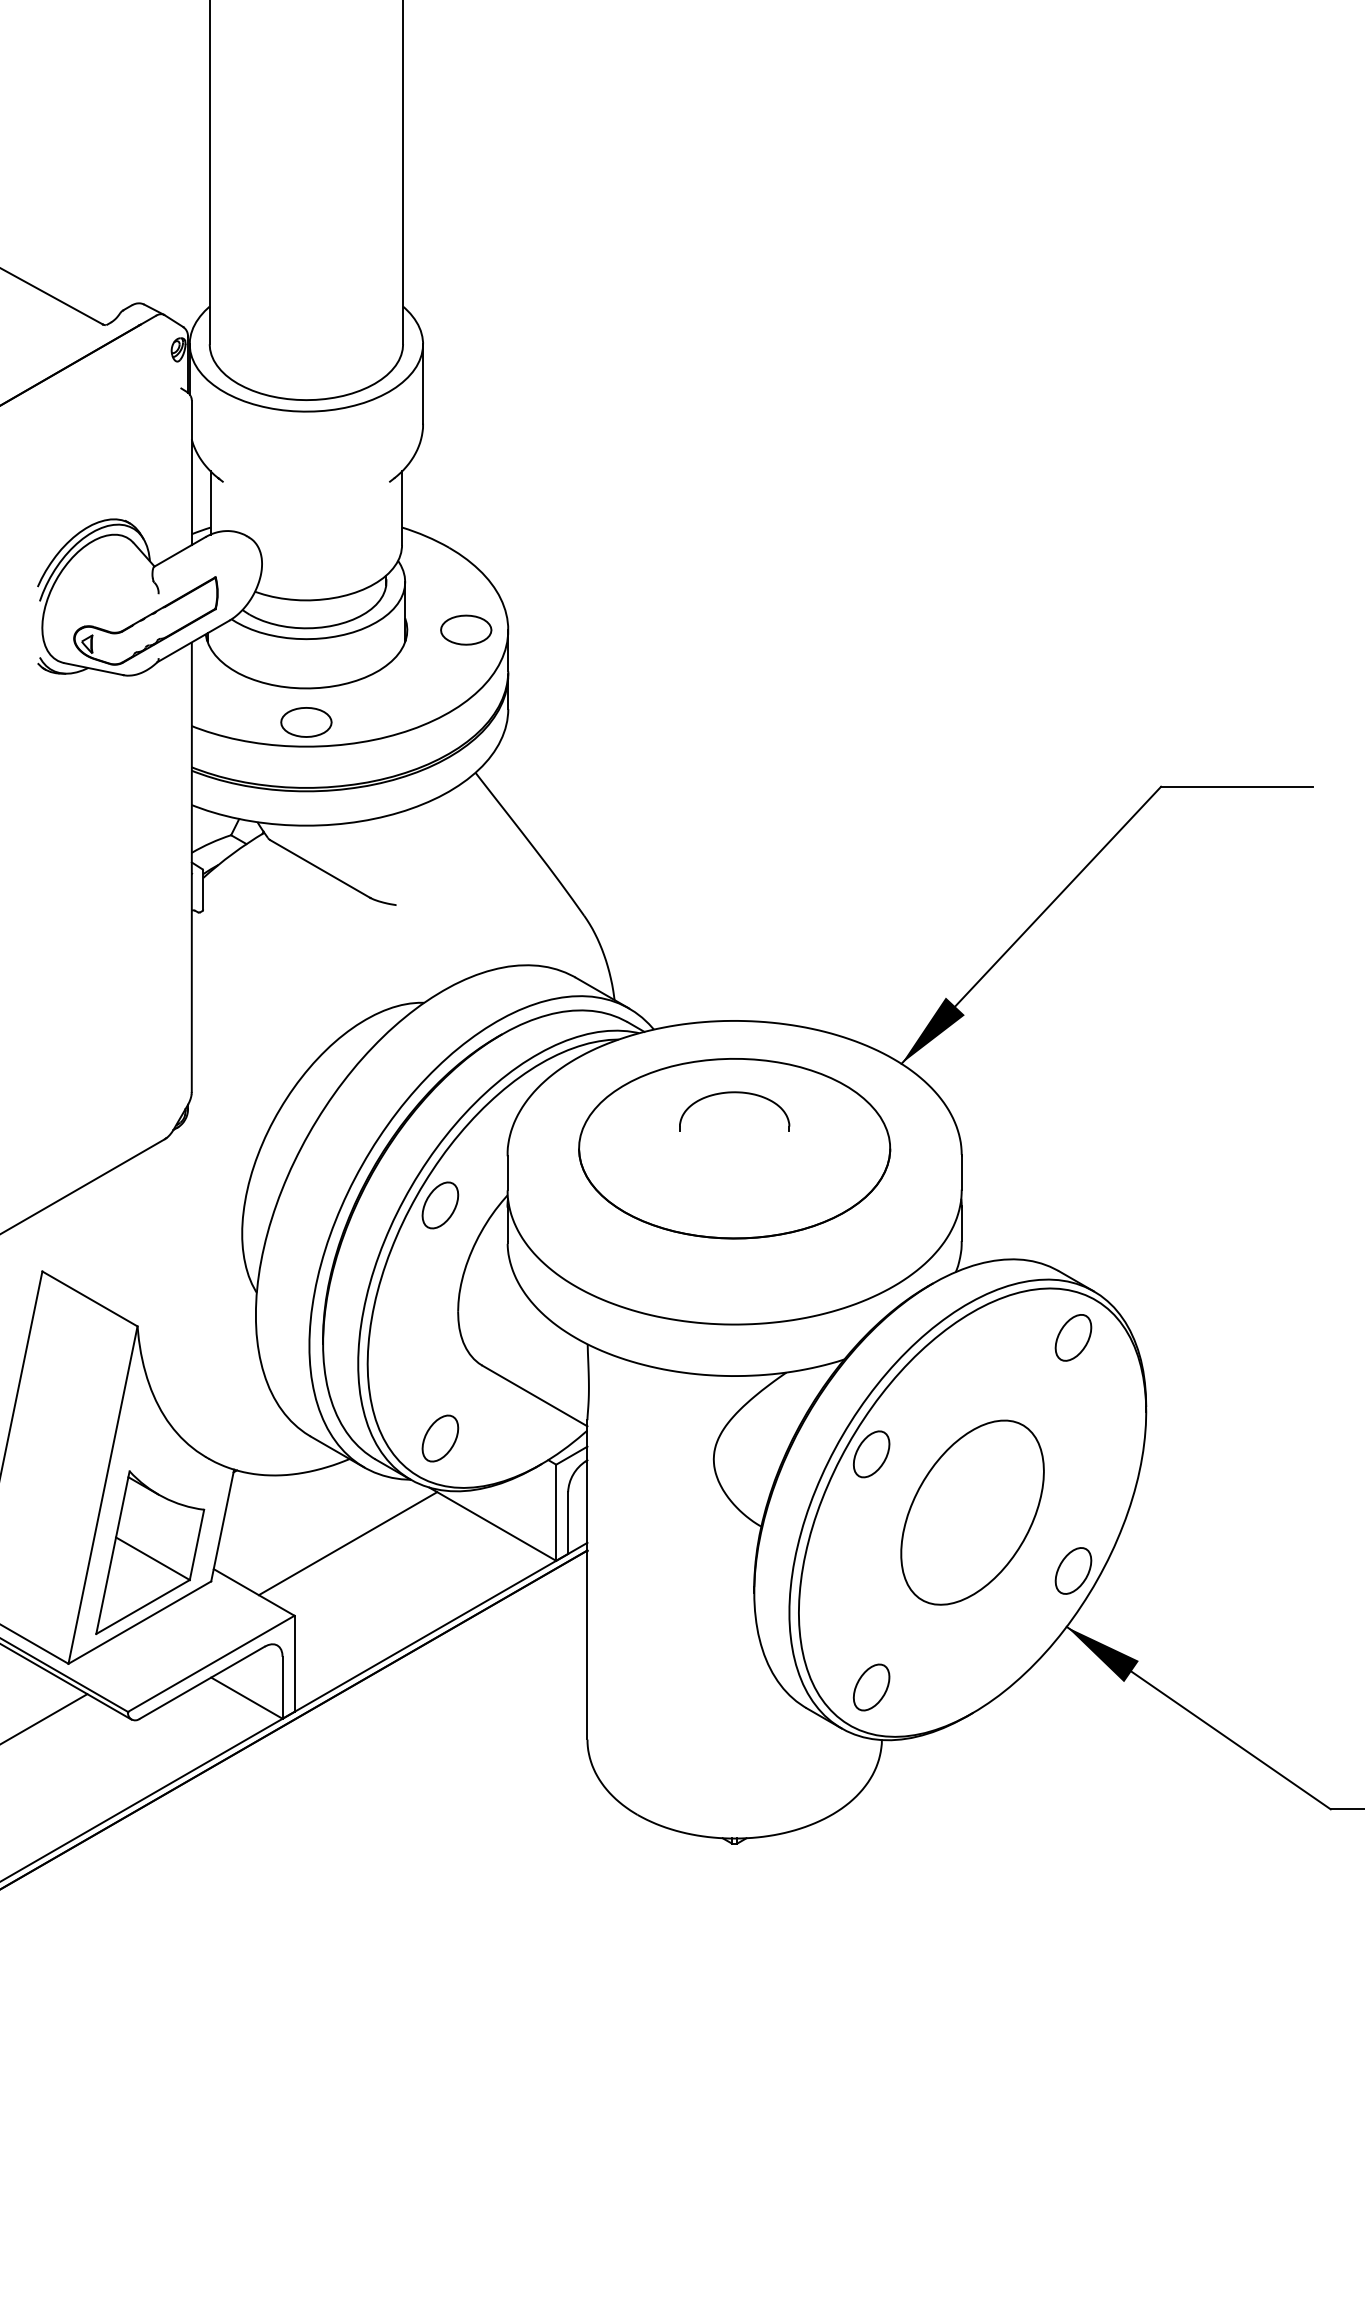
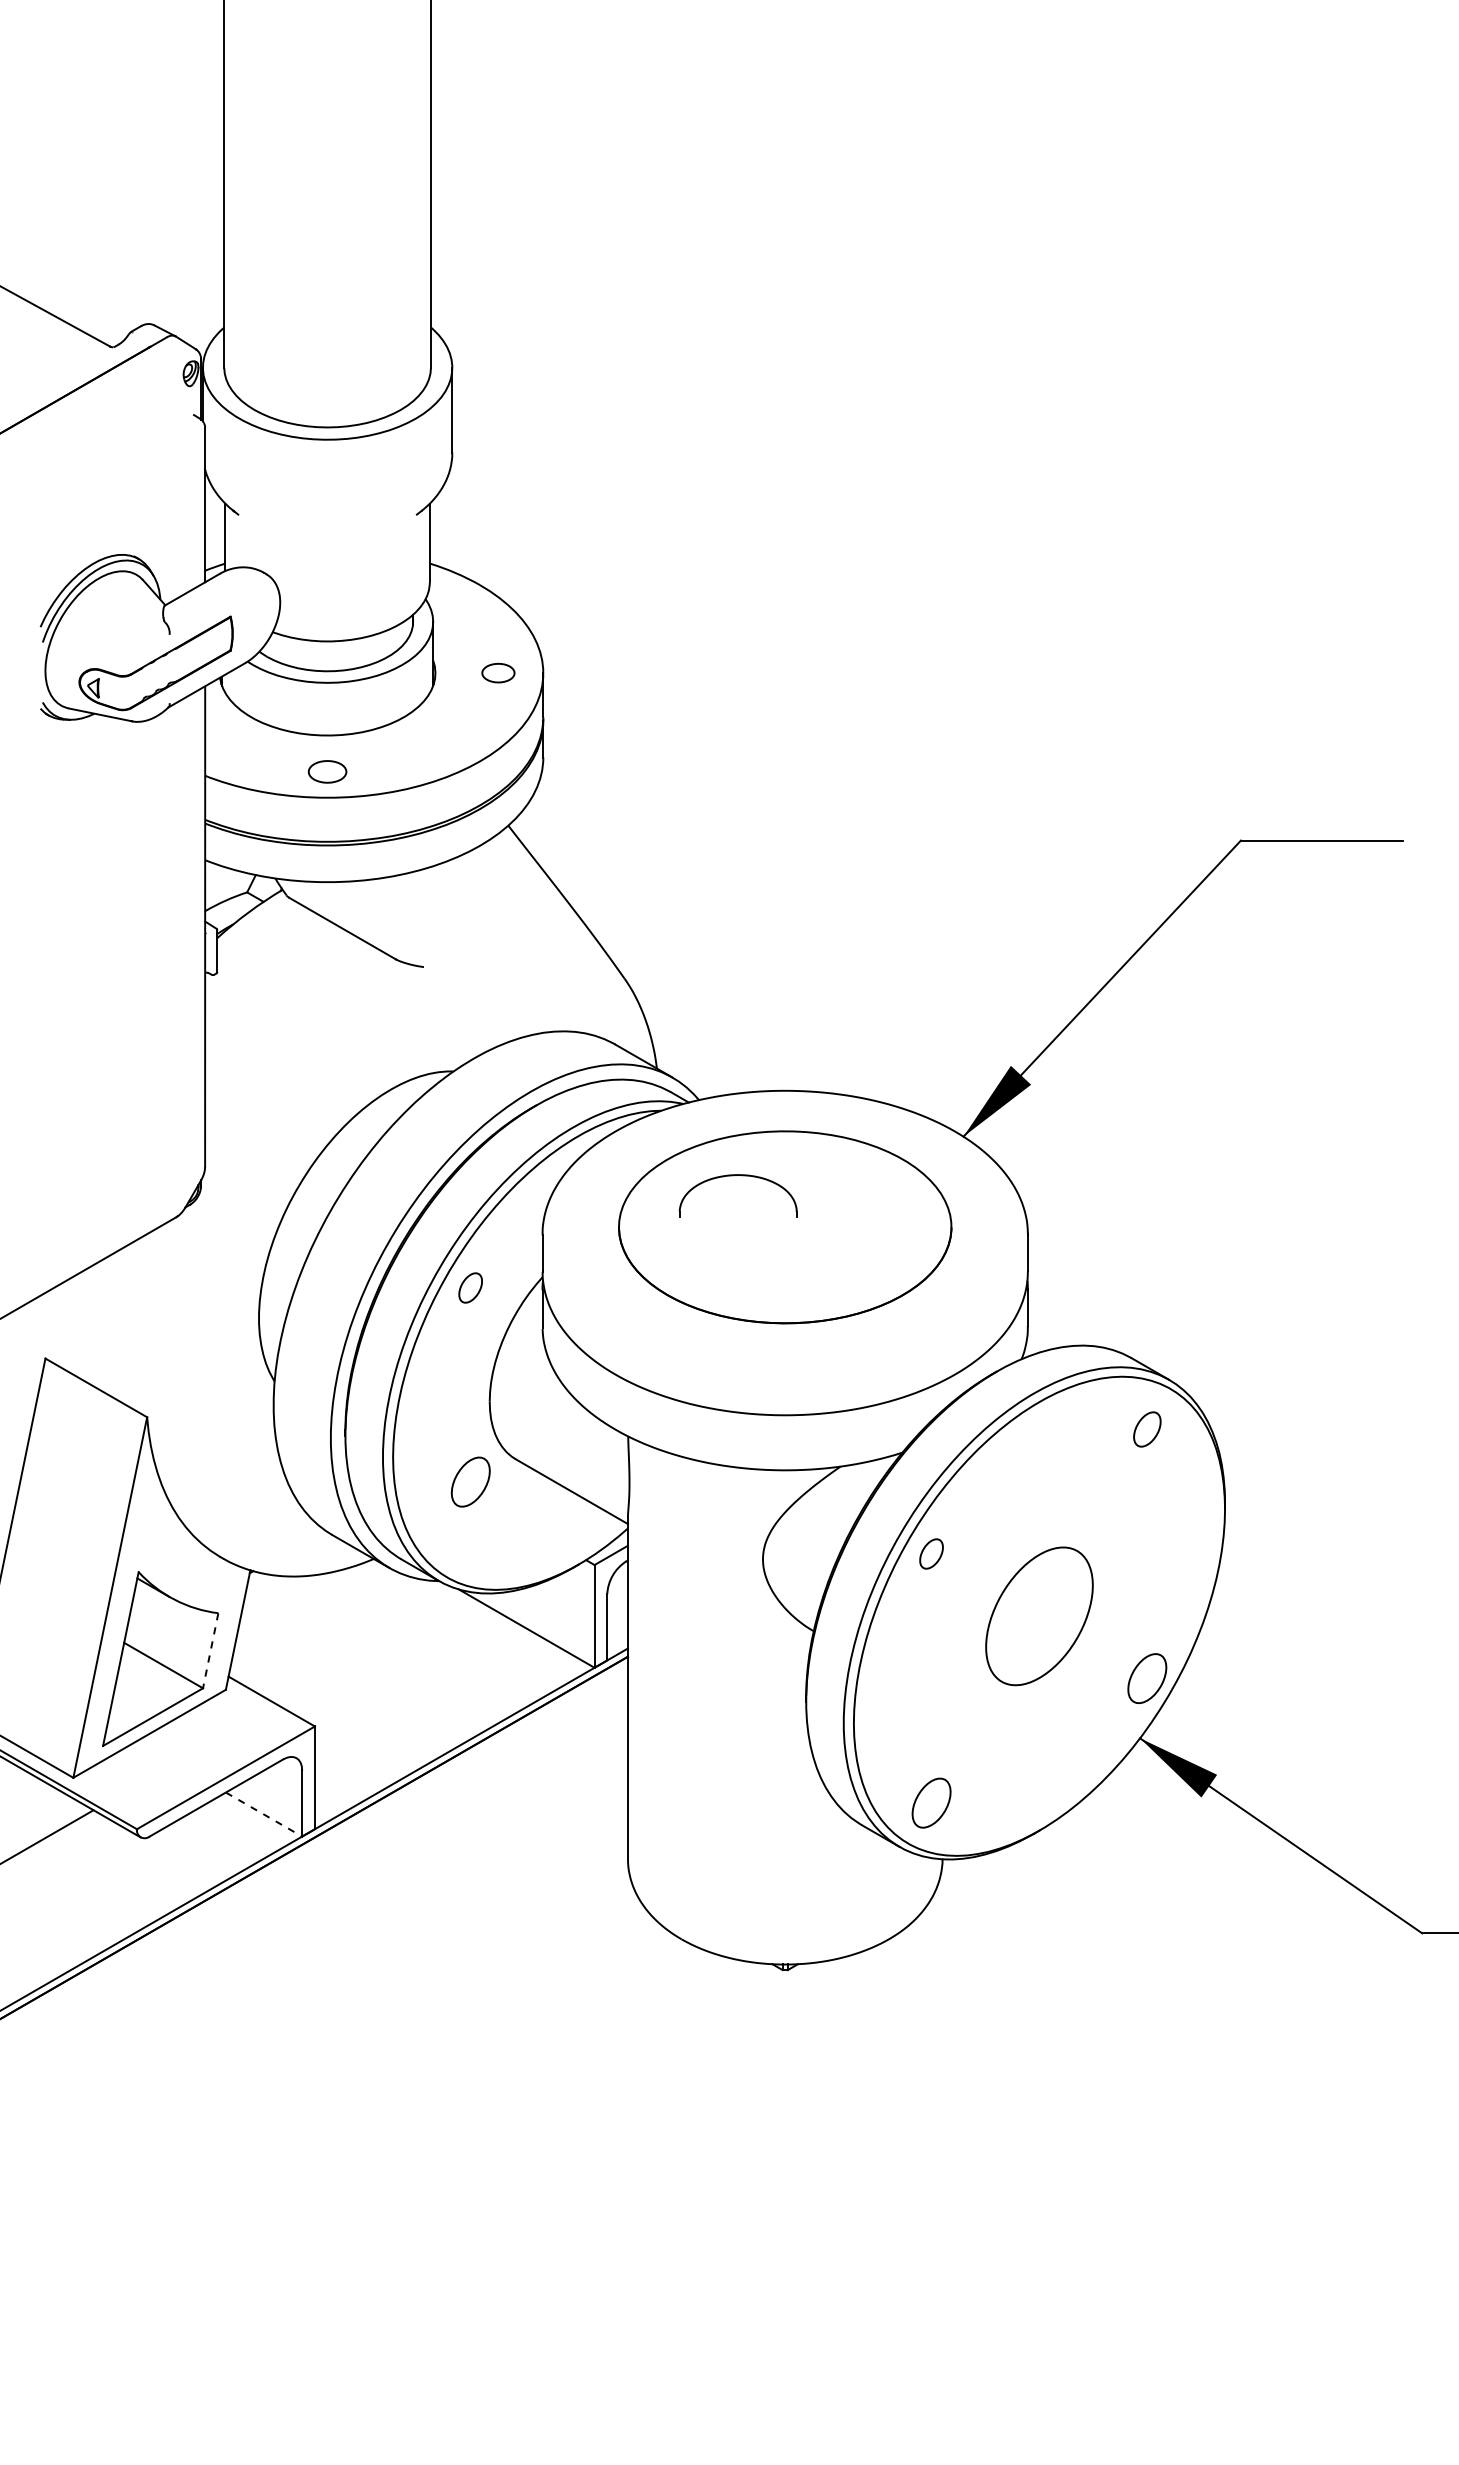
part: (466, 629) -> (498, 672), size x0.6
part: (306, 722) -> (327, 771), size x0.7
part: (731, 1093) -> (734, 1176), moved
part: (440, 1204) -> (470, 1287), size x0.6
part: (1073, 1337) -> (1147, 1429), size x0.7
part: (440, 1437) -> (470, 1481), moved
part: (871, 1453) -> (931, 1553), size x0.6
part: (972, 1512) -> (1039, 1616), size x0.7
line: (347, 1543) -> (371, 1649), removed
line: (196, 1545) -> (210, 1651), solid -> dashed
line: (247, 1698) -> (264, 1814), solid -> dashed

